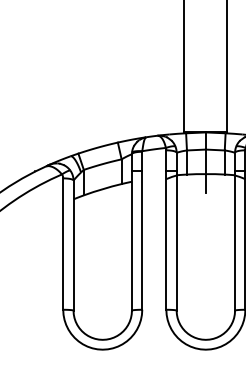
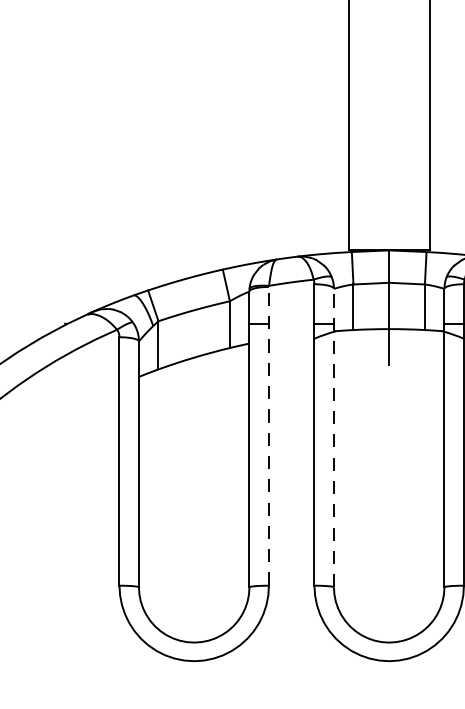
line: (142, 230) -> (269, 435), solid -> dashed
line: (176, 231) -> (333, 437), solid -> dashed

